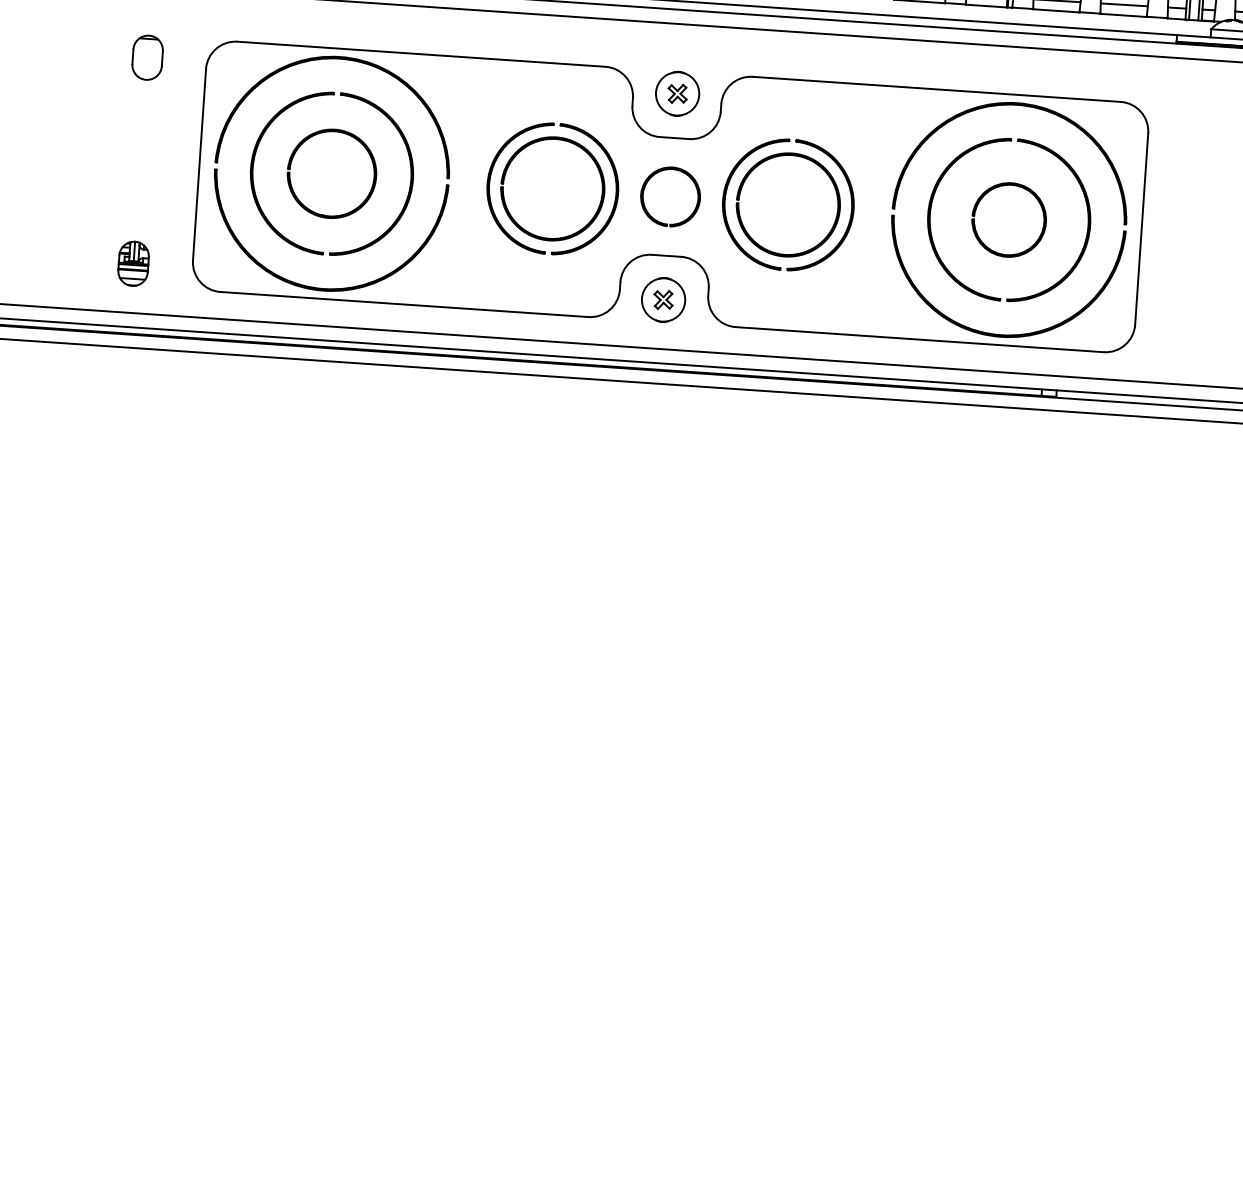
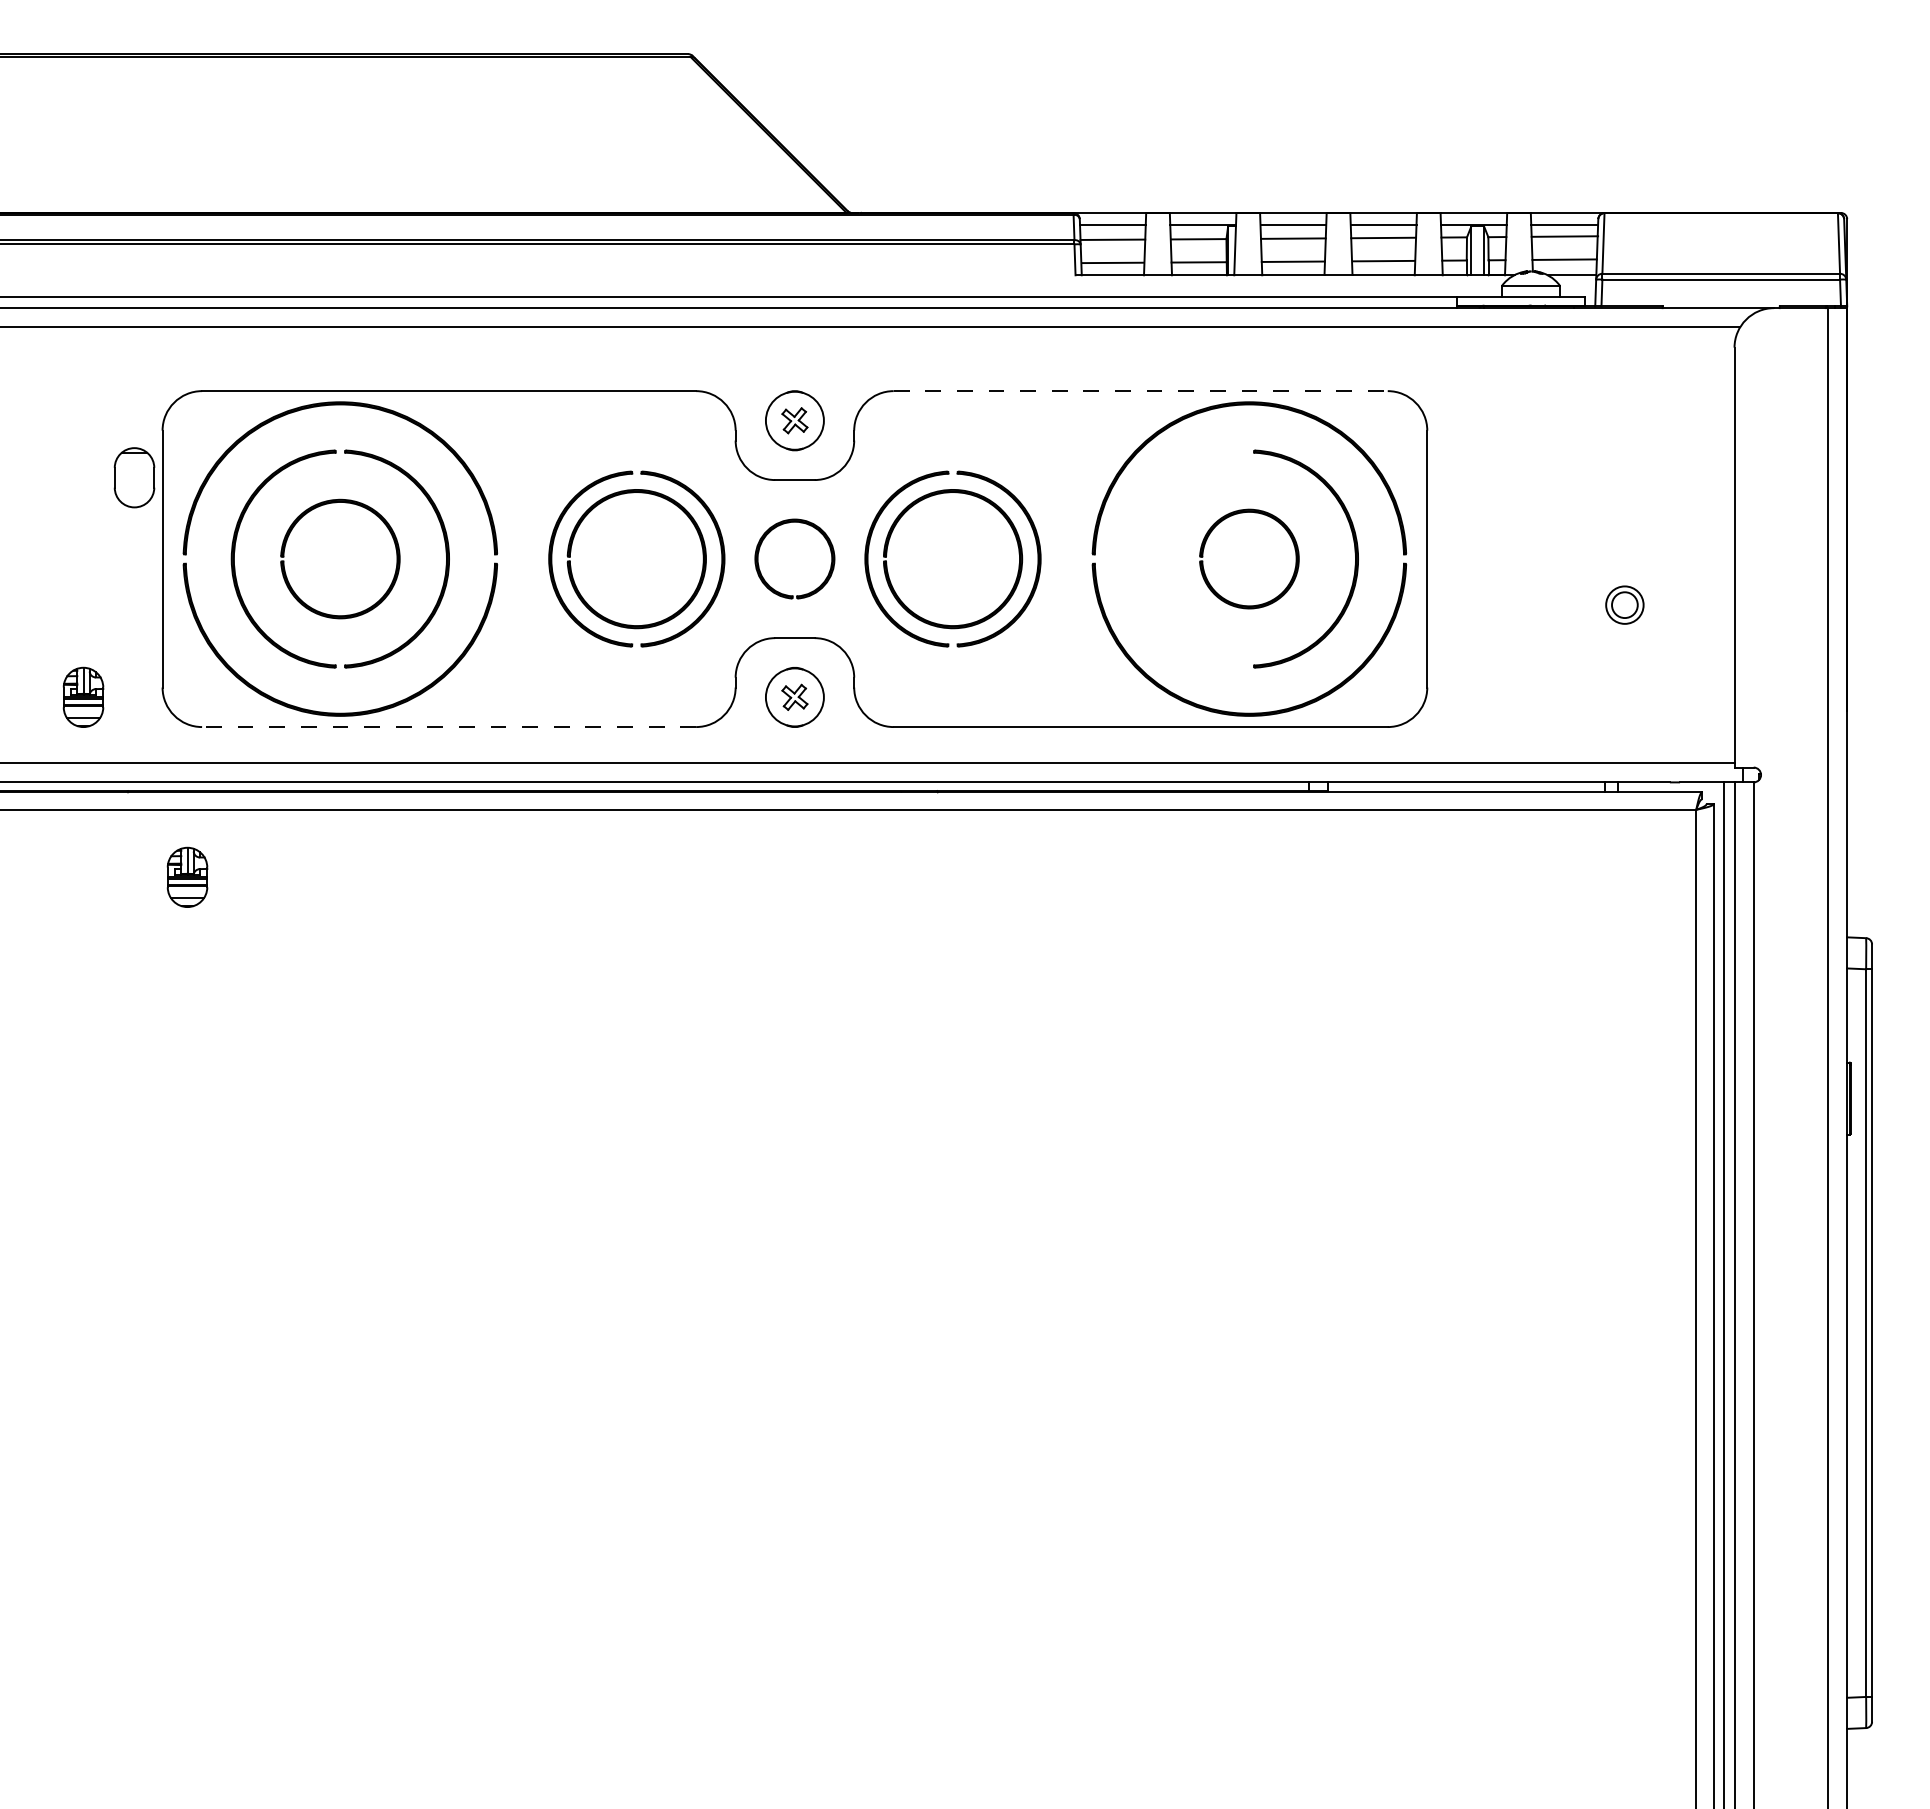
part: (147, 57) -> (134, 477), moved
line: (937, 89) -> (1141, 391), solid -> dashed
part: (931, 209) -> (1144, 551), removed
line: (403, 304) -> (448, 727), solid -> dashed
part: (201, 402) -> (187, 876), added

